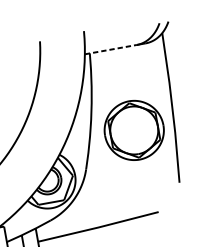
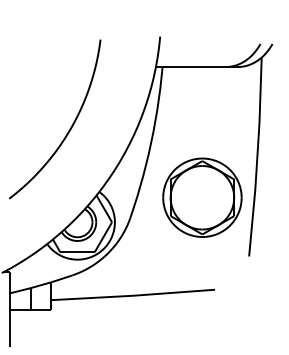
line: (110, 50) -> (190, 67), dashed -> solid
part: (134, 130) -> (202, 197), moved

